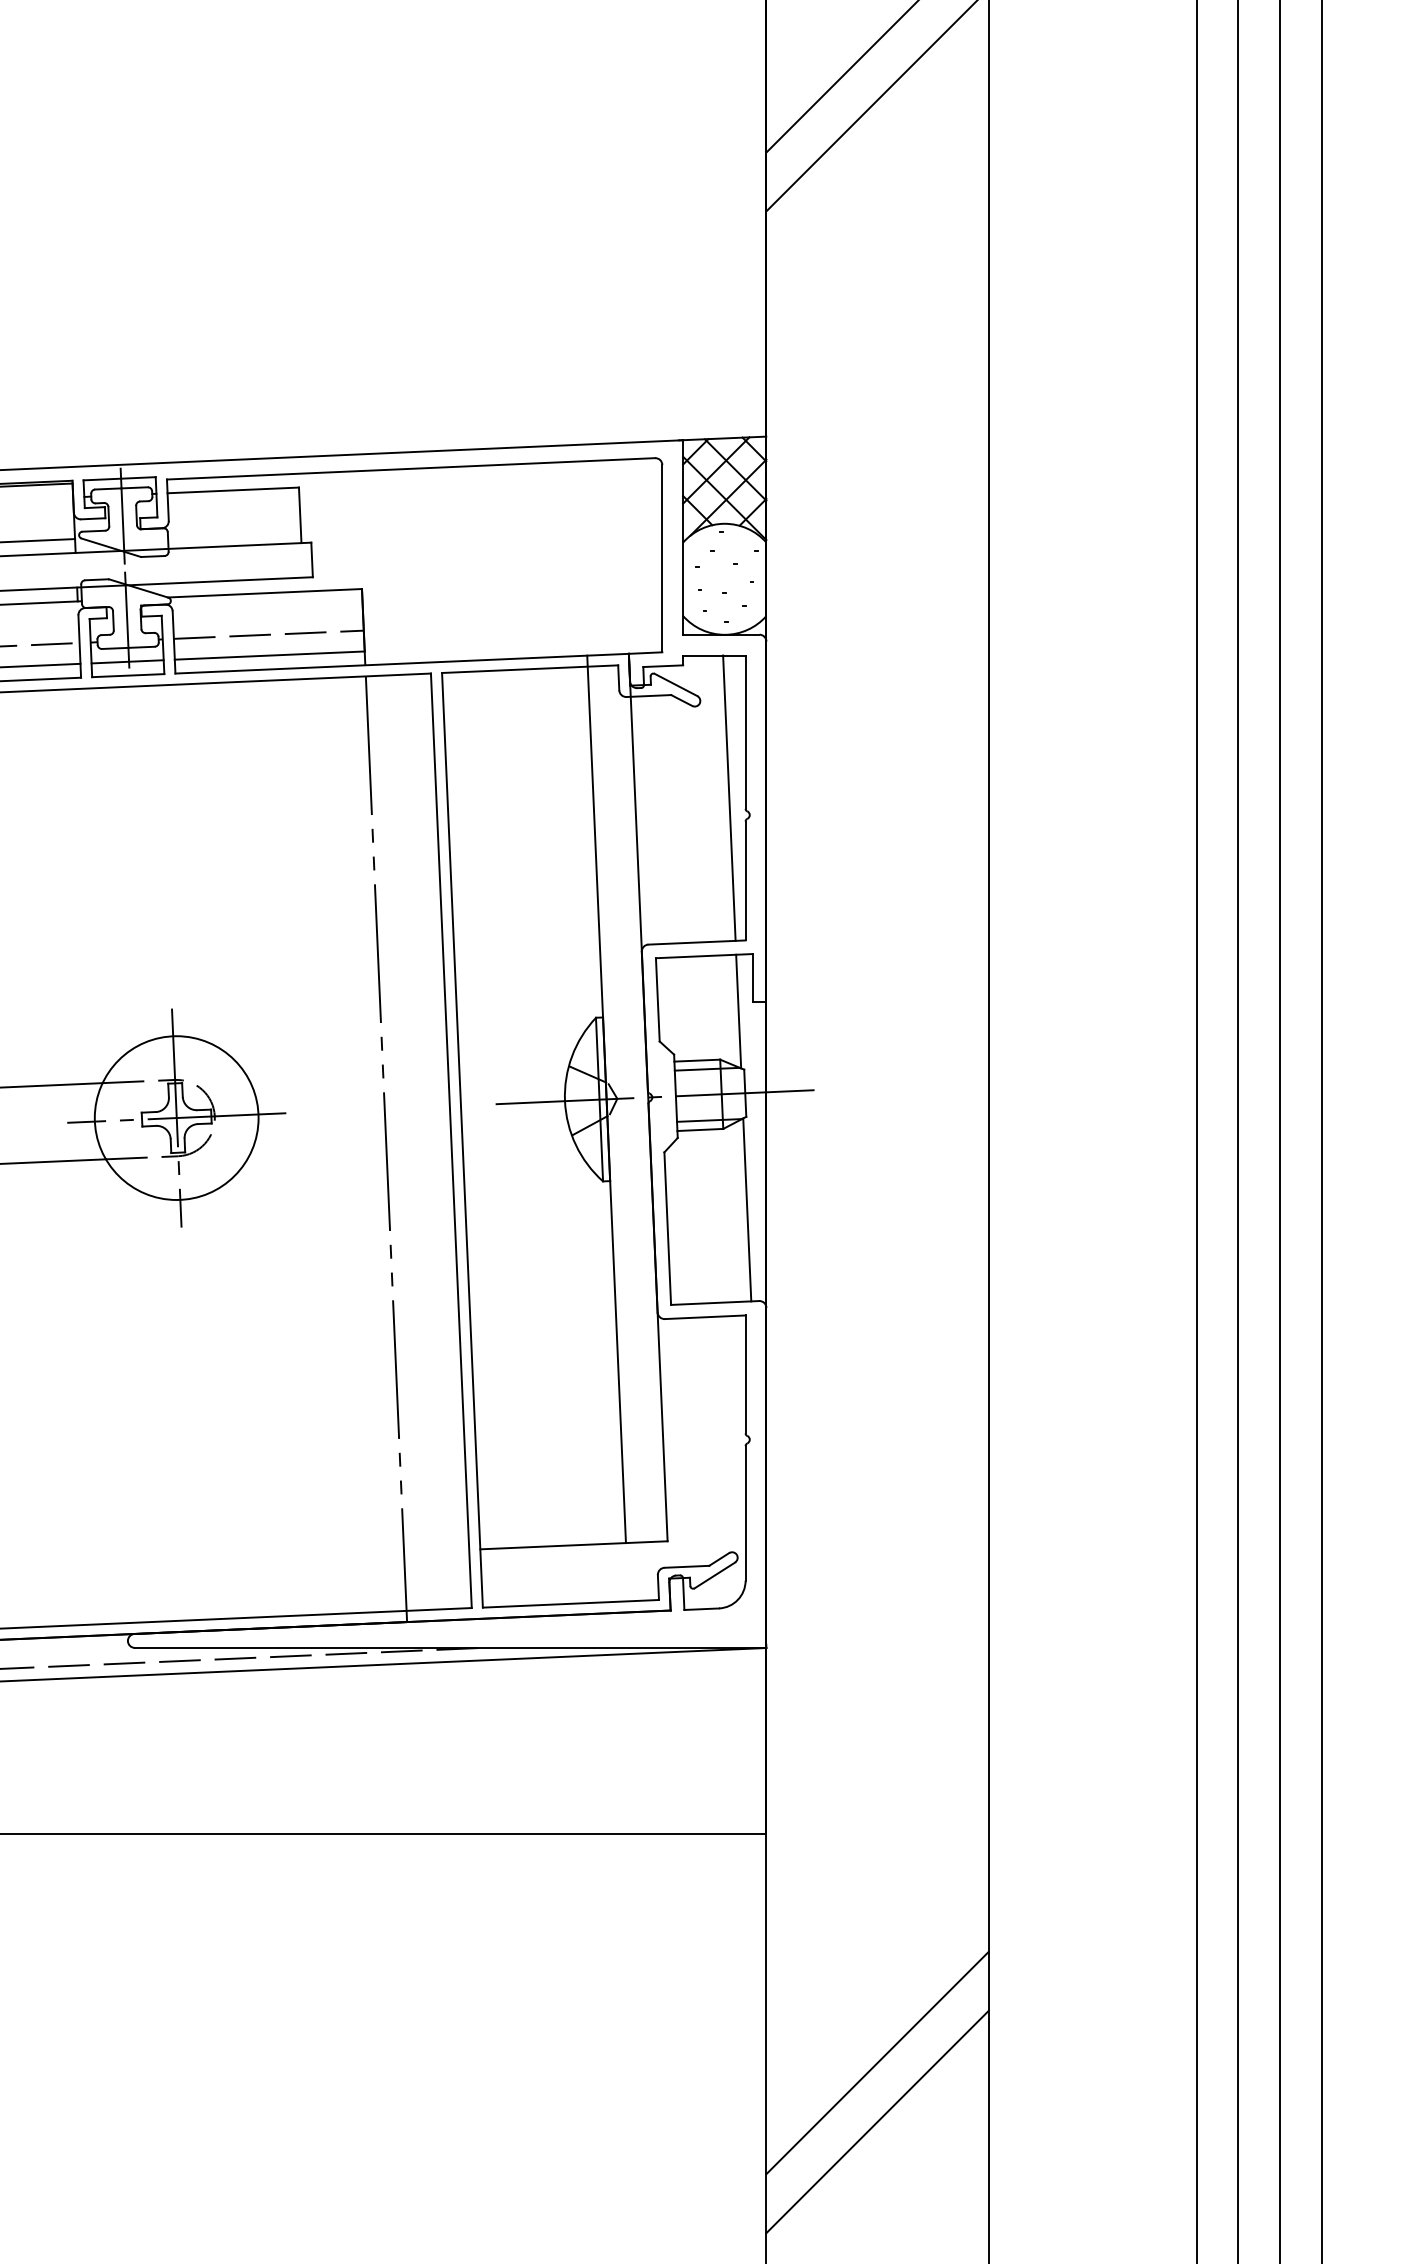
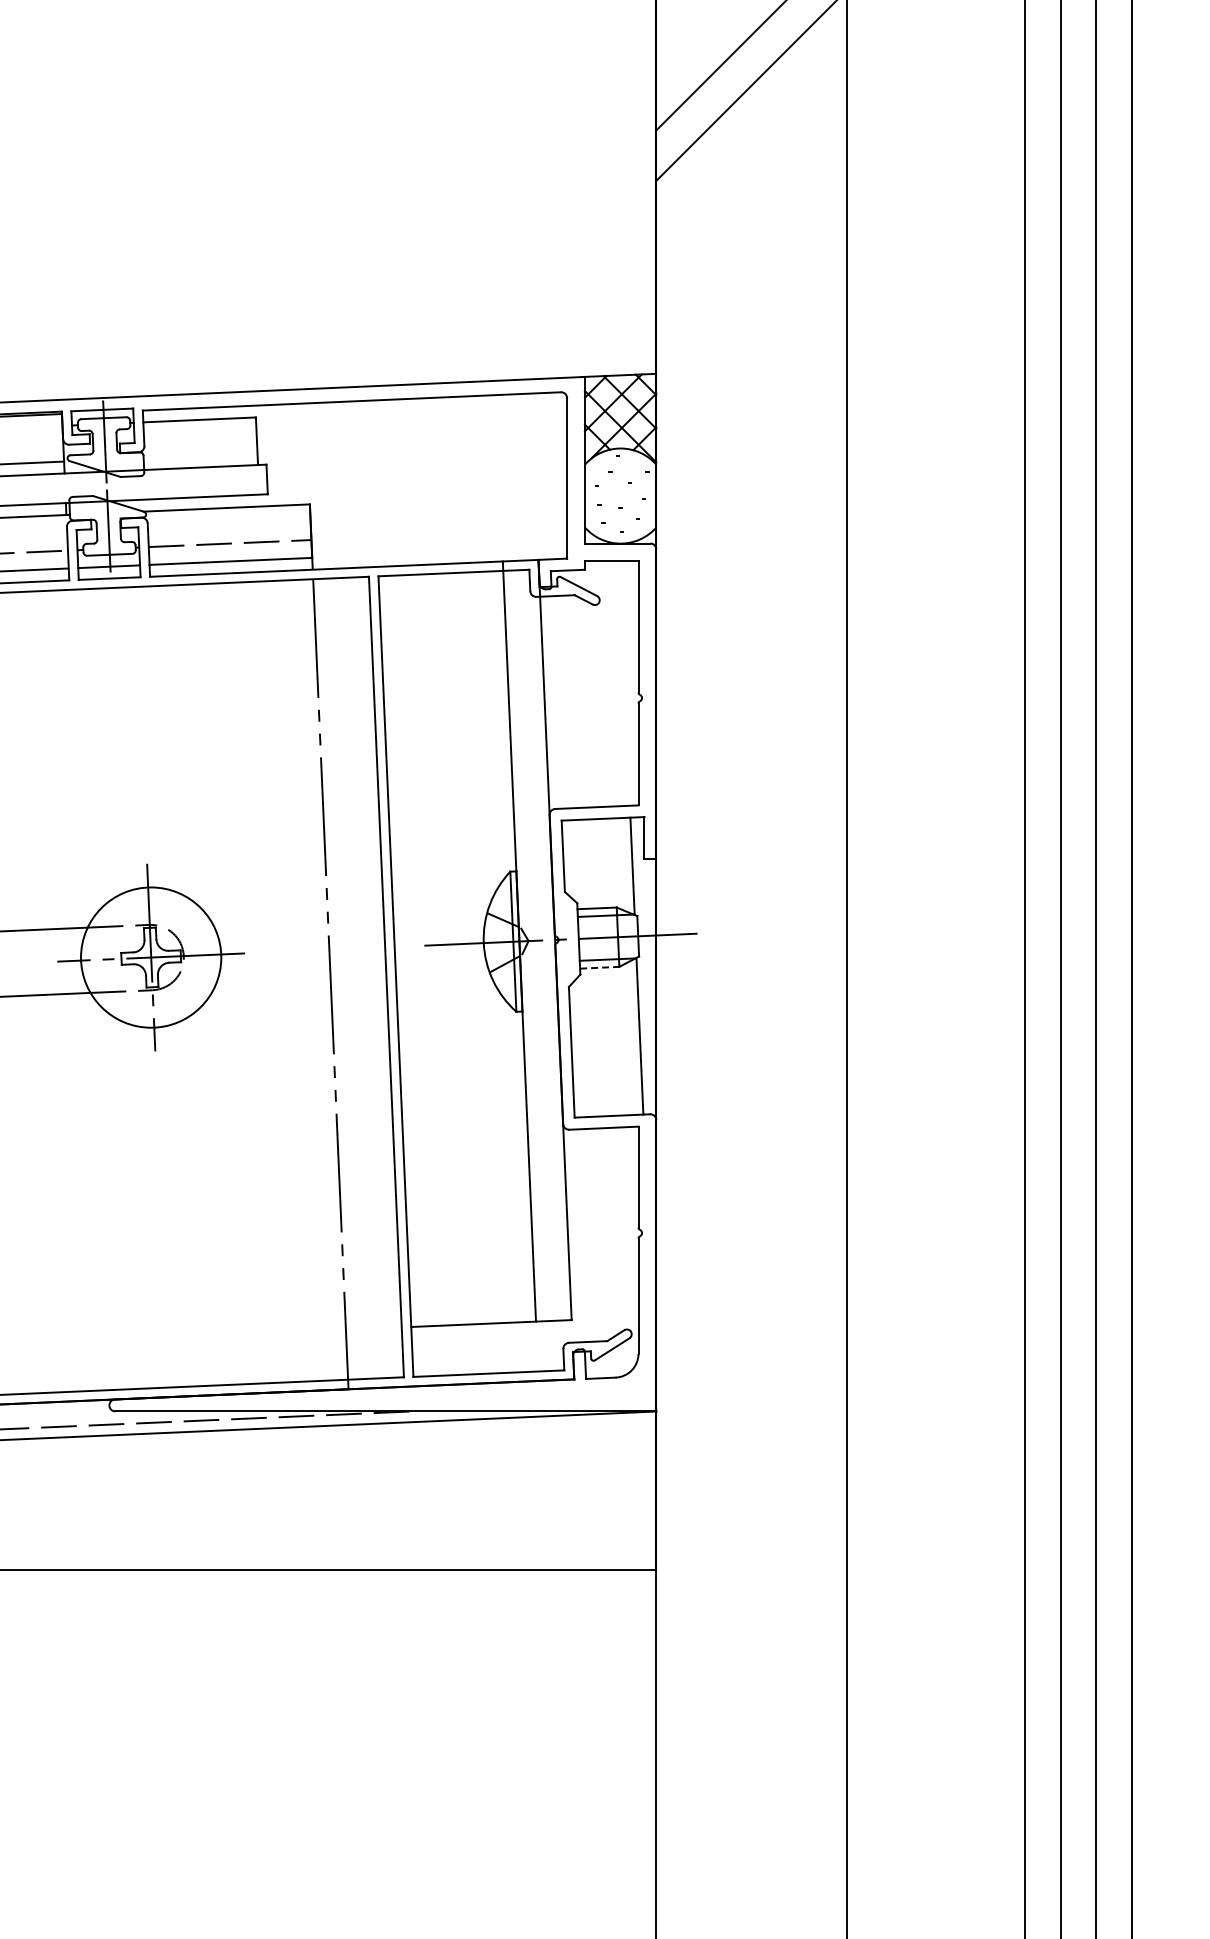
line: (729, 798) -> (624, 683), removed
line: (700, 1129) -> (599, 967), solid -> dashed
line: (877, 2063) -> (751, 1767), removed
line: (877, 2121) -> (751, 1817), removed

